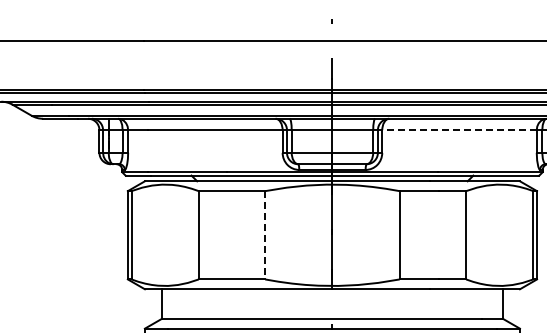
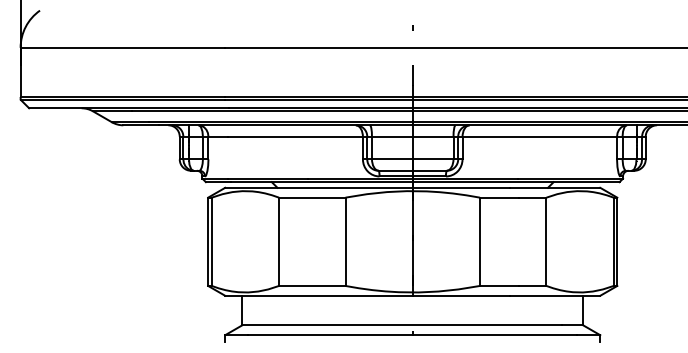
line: (459, 129) -> (539, 136), dashed -> solid
line: (265, 235) -> (345, 242), dashed -> solid

